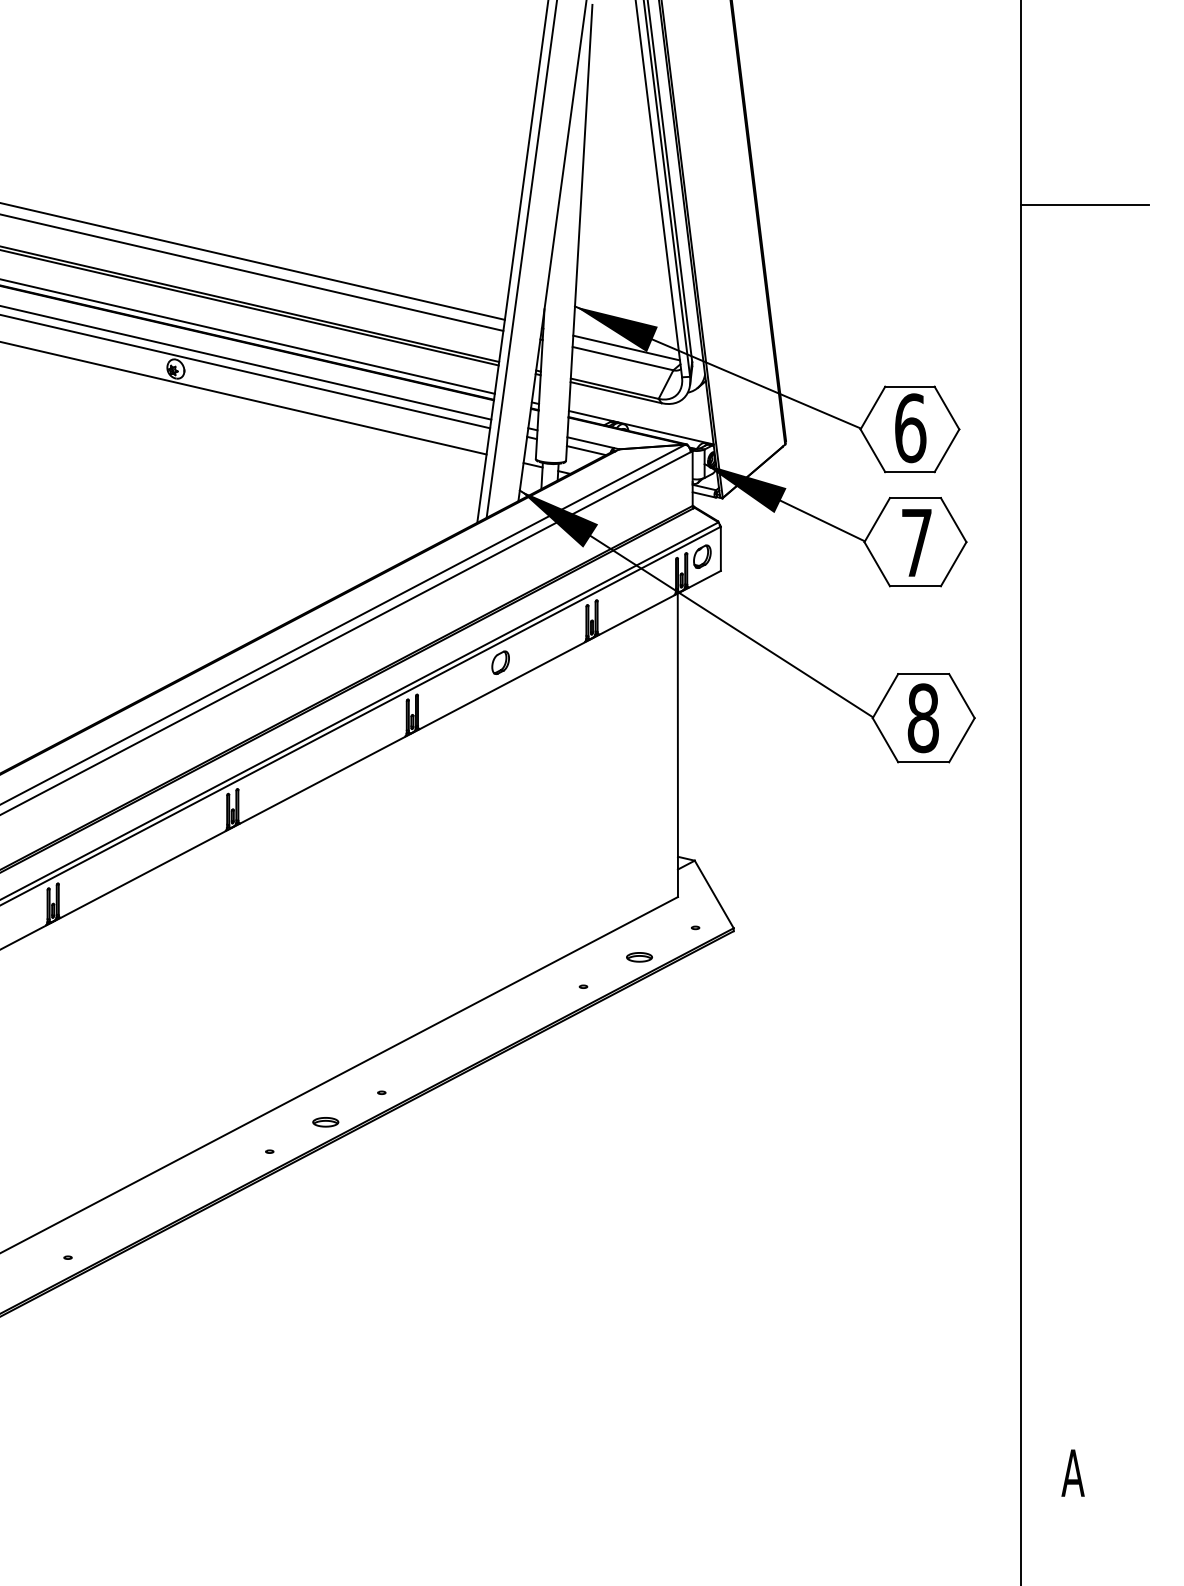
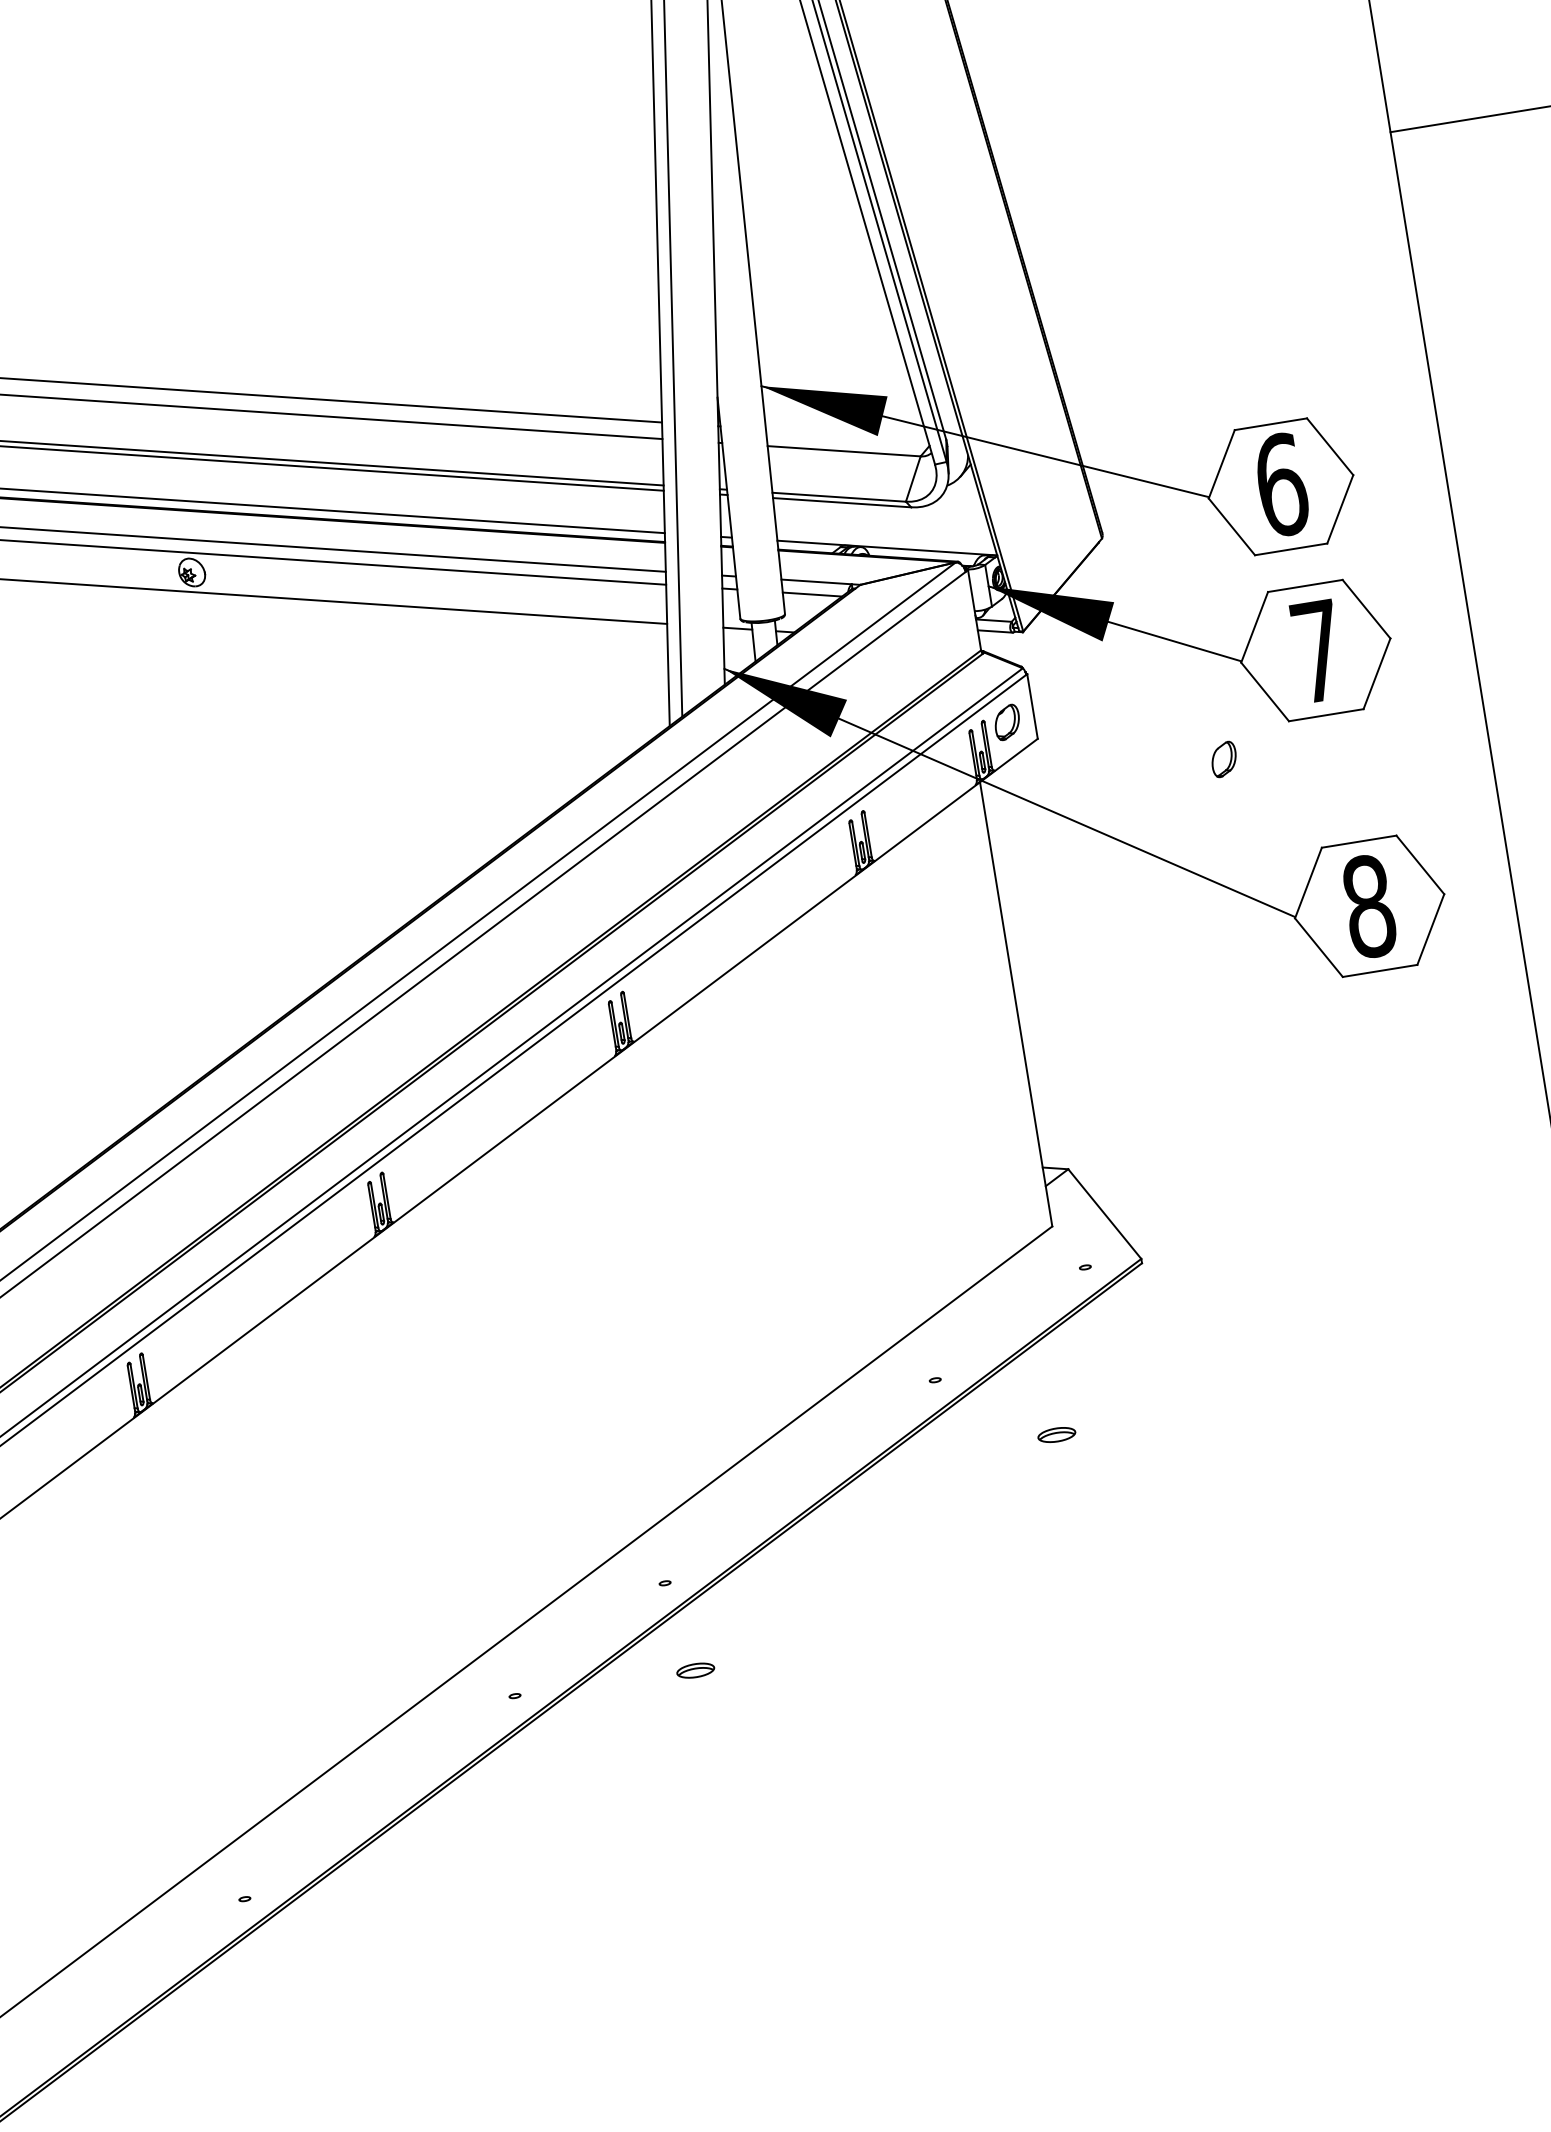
line: (626, 347) -> (846, 434), removed
part: (500, 662) -> (1223, 759), moved
part: (639, 957) -> (1056, 1435), moved
part: (325, 1122) -> (695, 1671), moved

